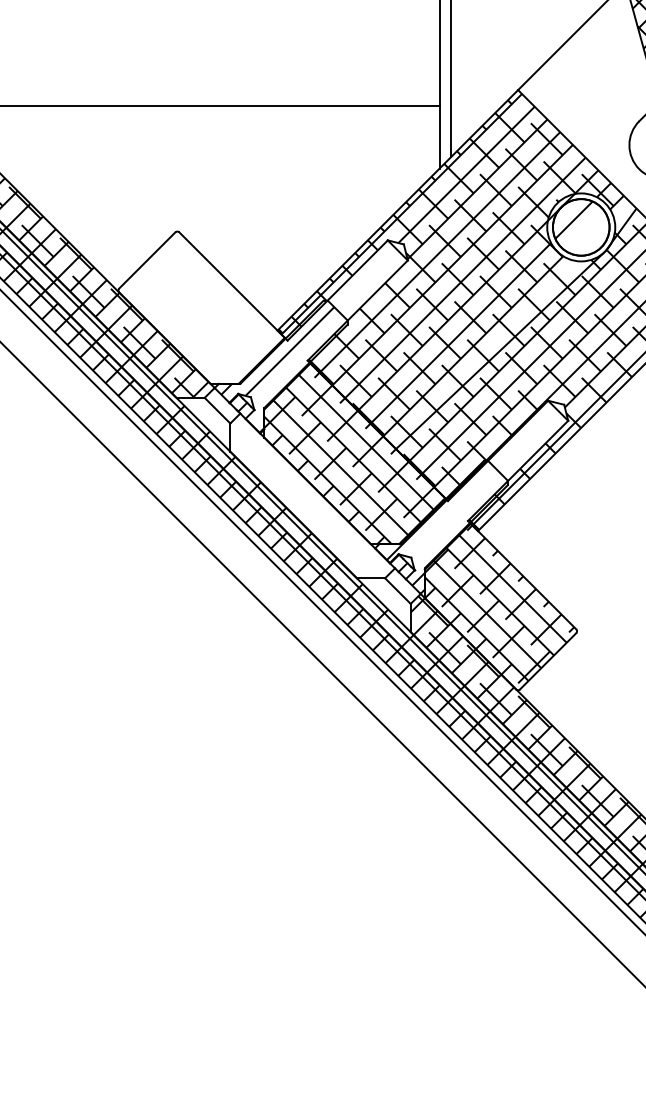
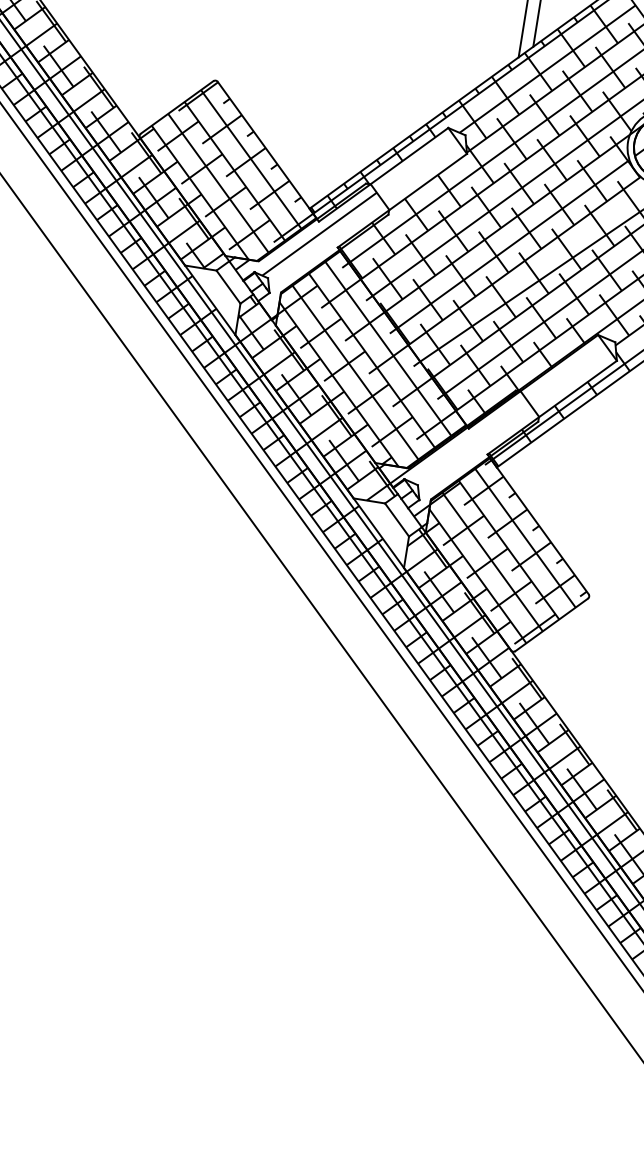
hatch: (200, 307) -> (227, 169), added
hatch: (311, 496) -> (317, 399), added

